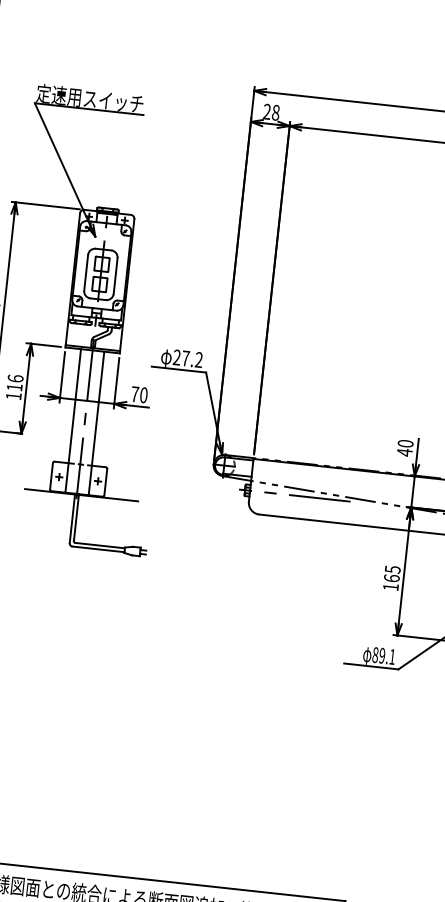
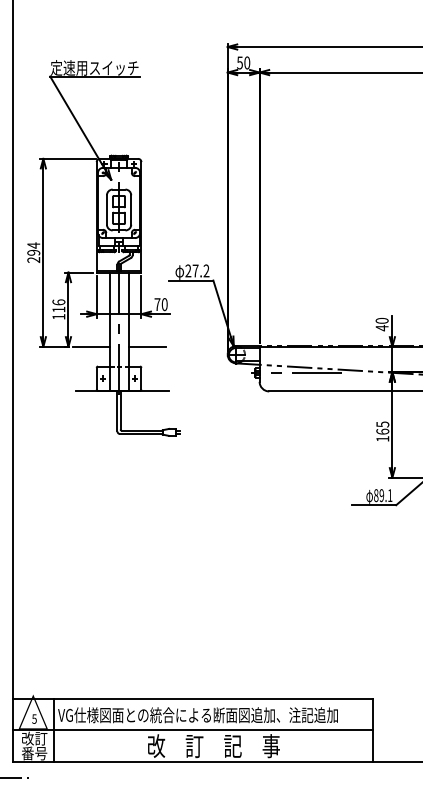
text: (271, 111) -> (243, 62), 28 -> 50
line: (48, 436) -> (90, 346), added
line: (117, 443) -> (147, 346), added

